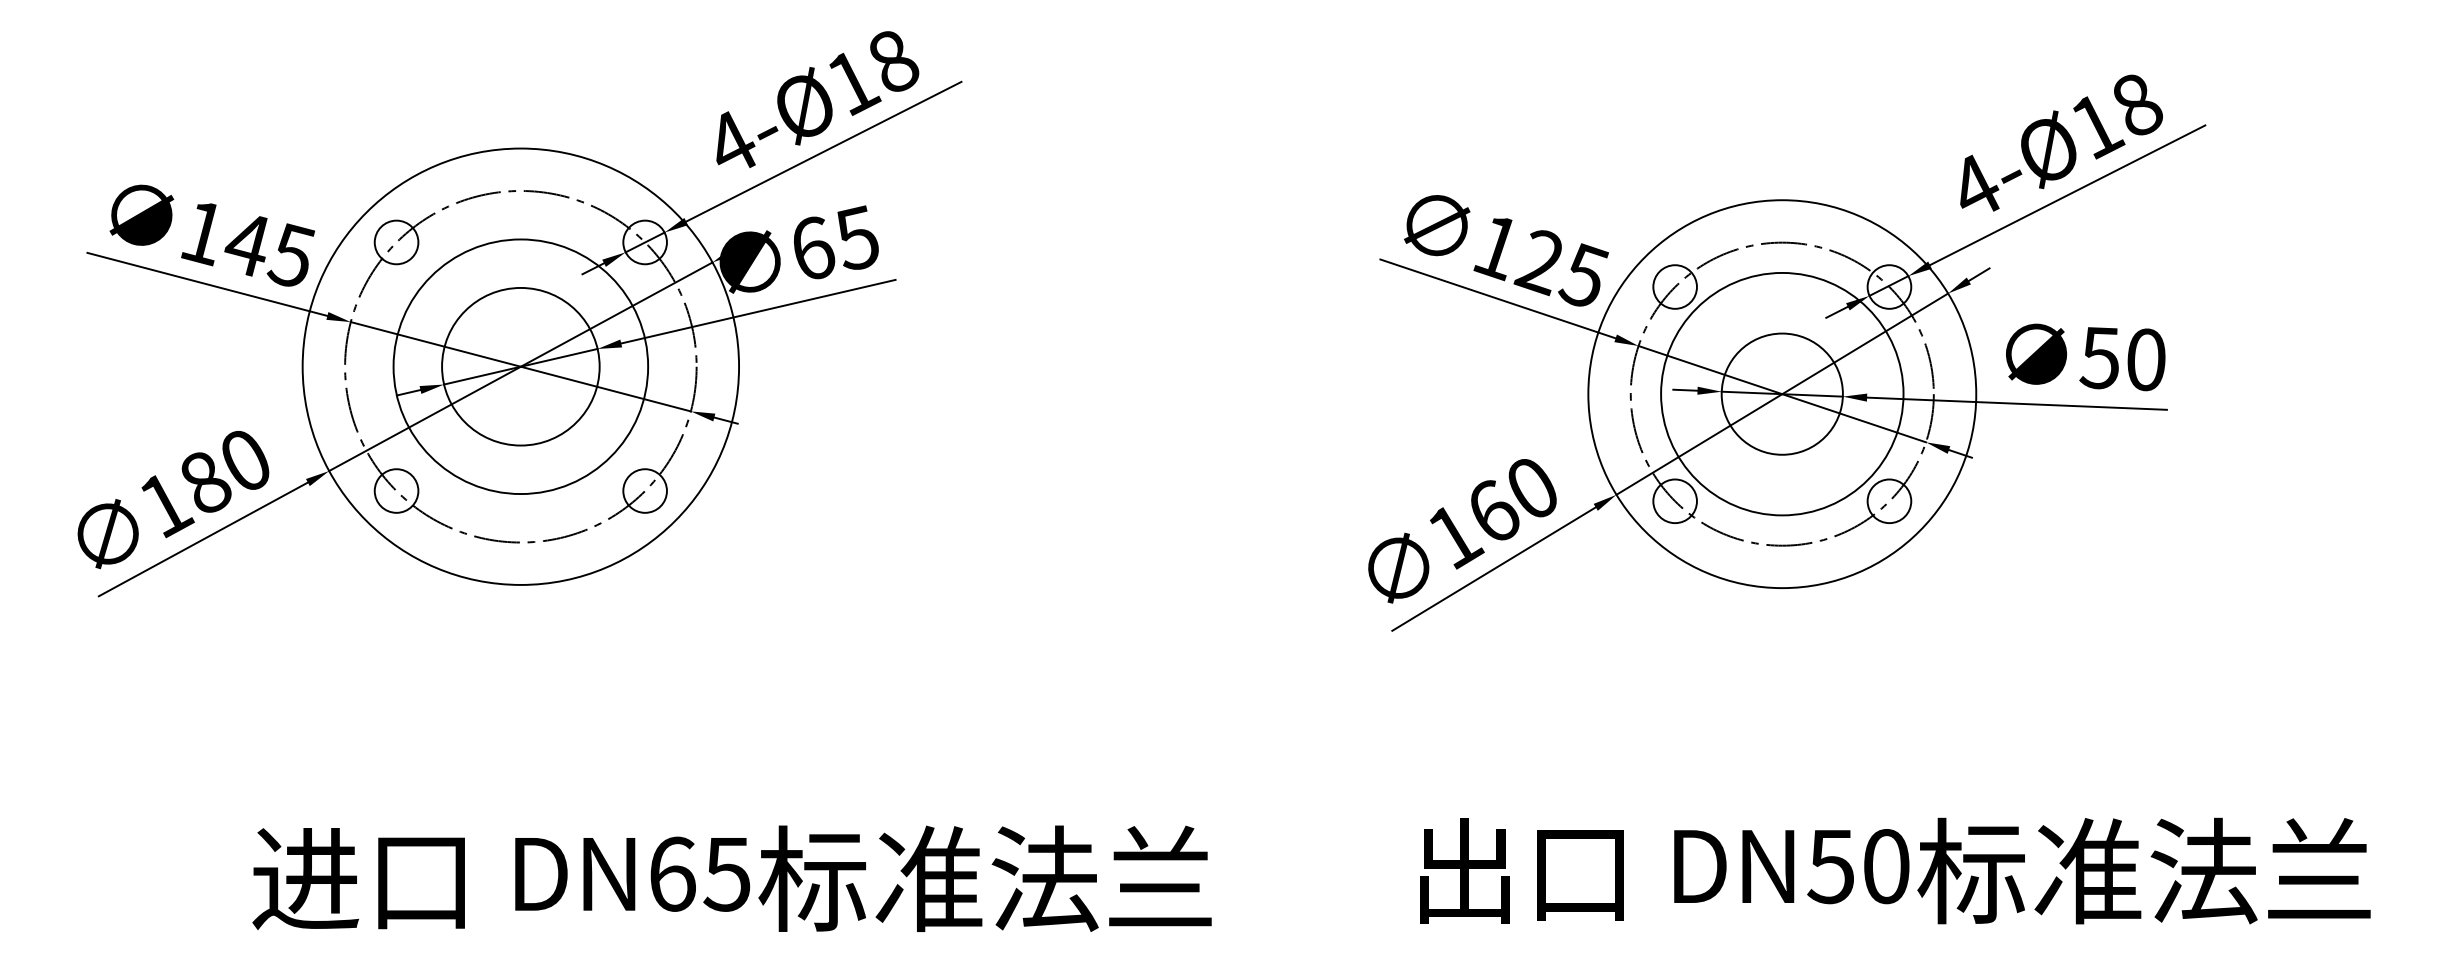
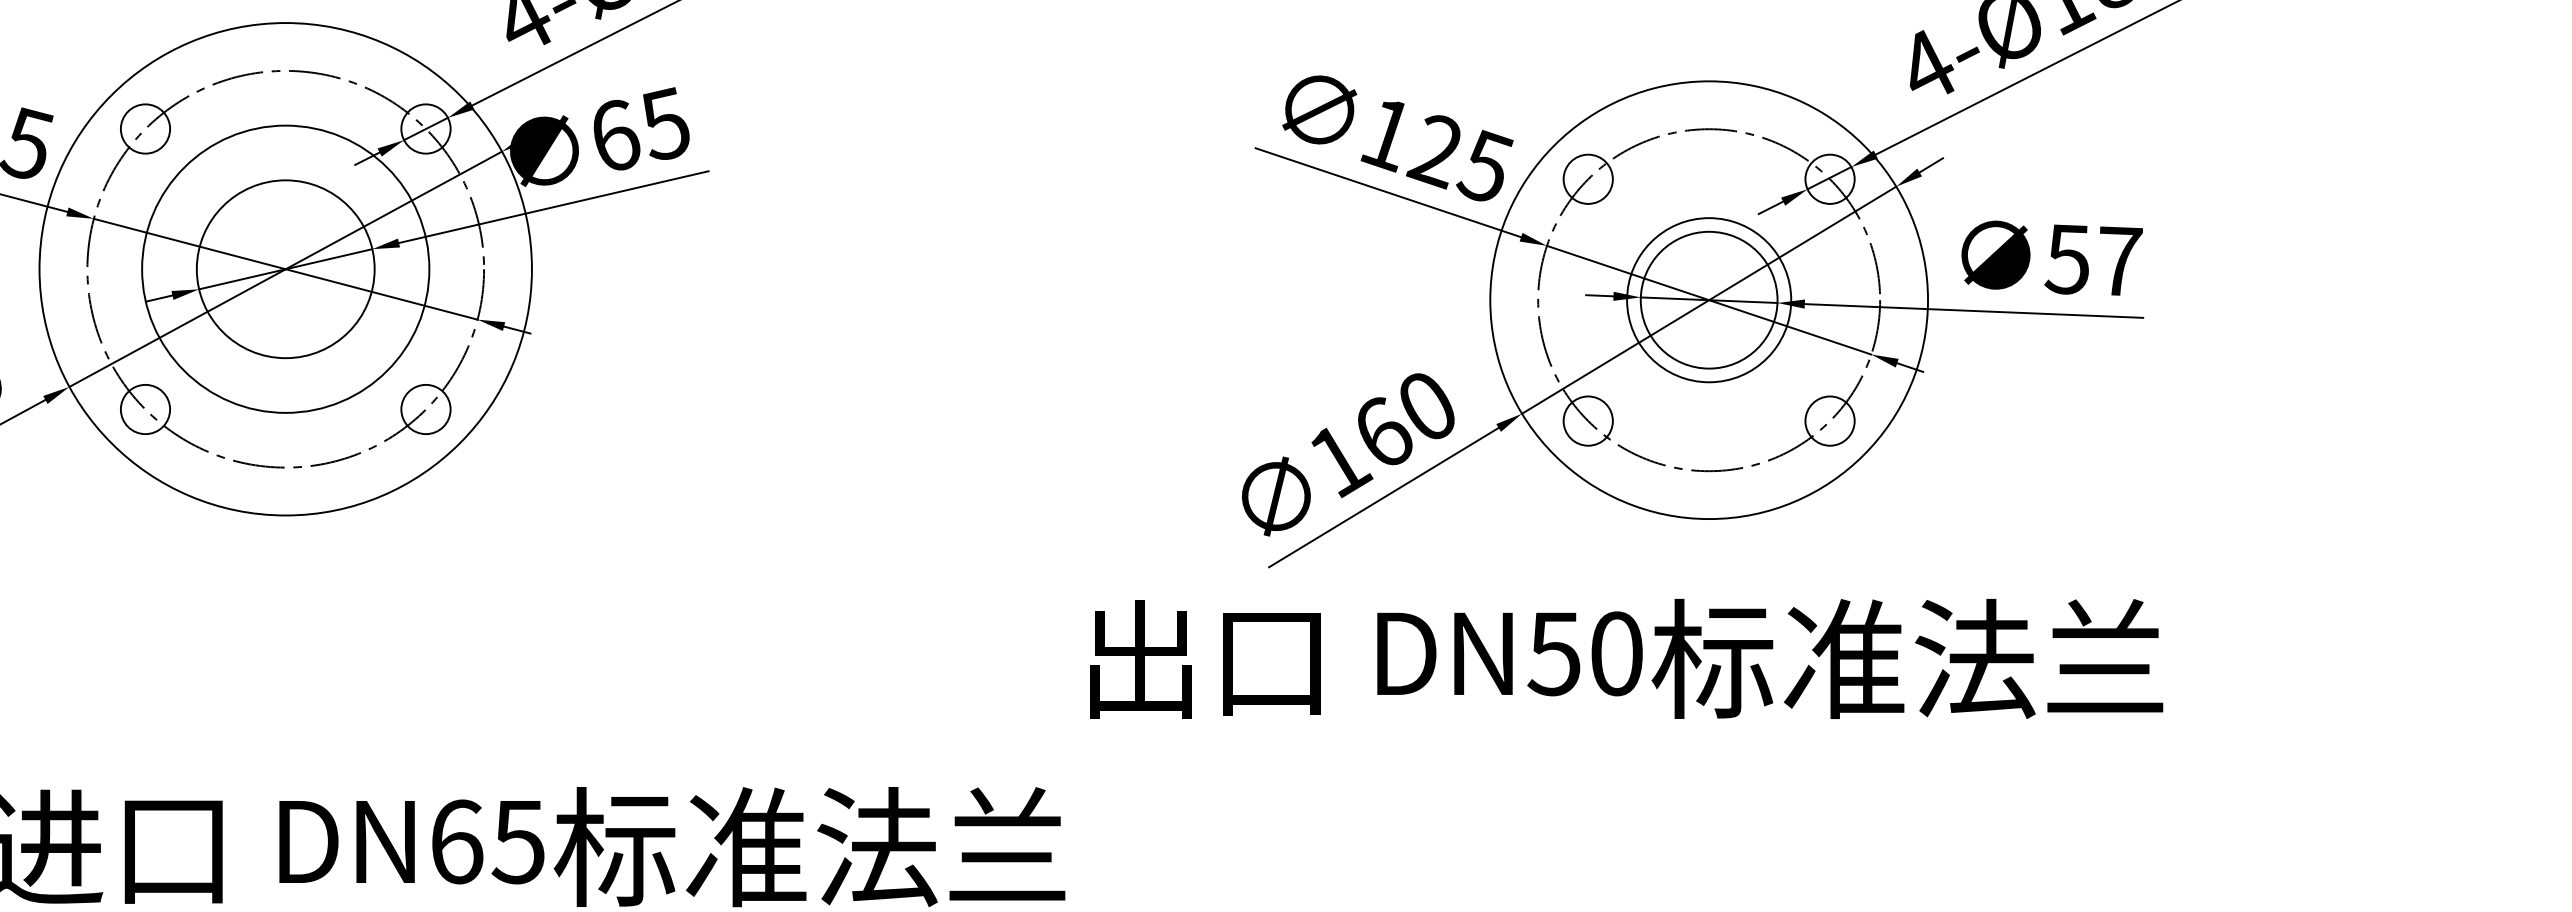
text: (2146, 359) -> (2120, 261), 50 -> 57
circle: (1782, 393) -> (1709, 299), size x0.6
text: (1895, 870) -> (1627, 658), moved

